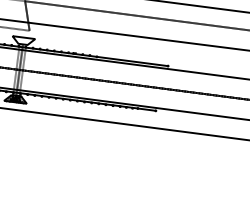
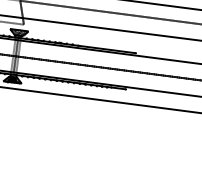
hatch: (24, 40) -> (19, 32), added

